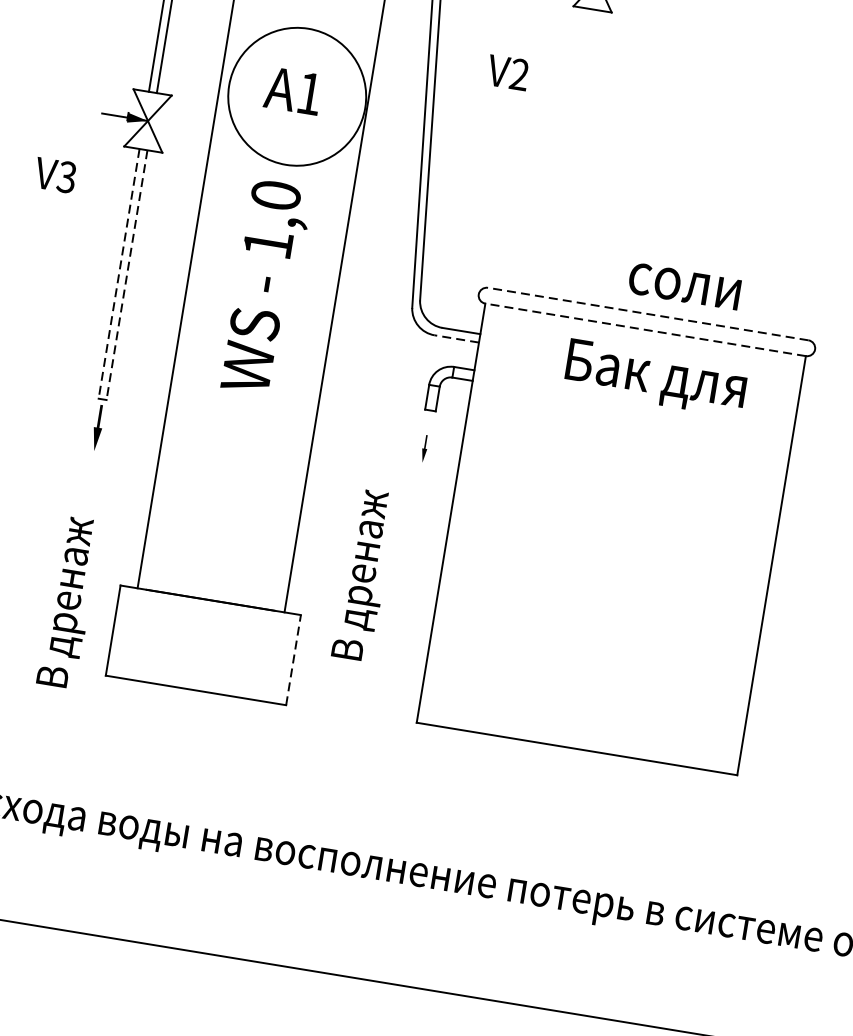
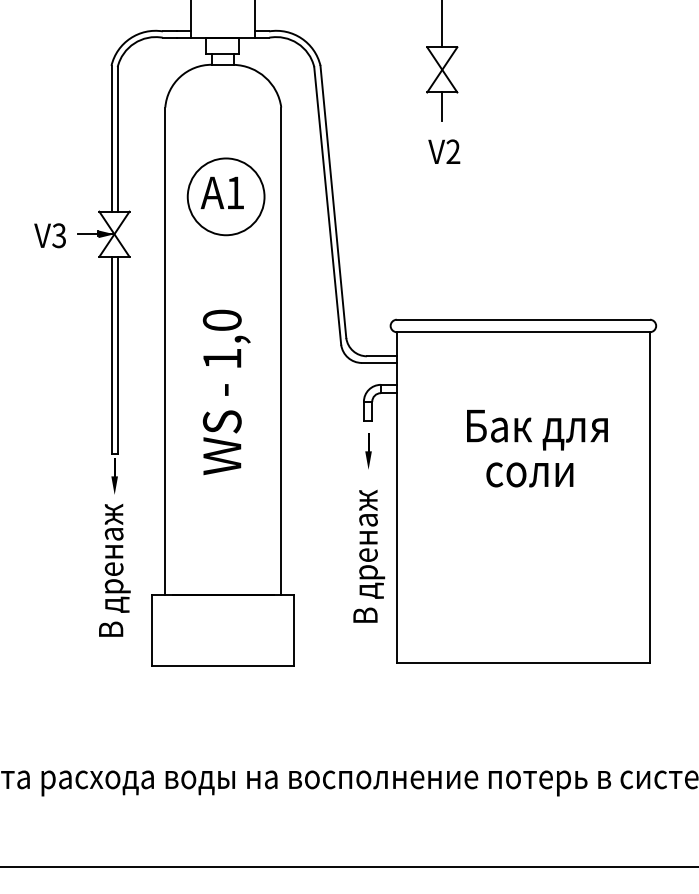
line: (589, 27) -> (442, 106), added
text: (508, 72) -> (444, 151), moved
circle: (296, 96) -> (225, 196), size x0.71
text: (54, 174) -> (49, 235), moved
line: (119, 273) -> (111, 355), dashed -> solid
line: (126, 275) -> (117, 355), dashed -> solid
text: (684, 285) -> (529, 474), moved
text: (266, 286) -> (226, 391), moved
line: (648, 313) -> (523, 319), dashed -> solid
line: (645, 330) -> (523, 332), dashed -> solid
line: (455, 338) -> (378, 362), dashed -> solid
text: (655, 378) -> (537, 430), moved
part: (424, 448) -> (368, 451), size x1.67
text: (365, 574) -> (369, 555), moved
text: (69, 602) -> (114, 570), moved
line: (293, 660) -> (294, 630), dashed -> solid

